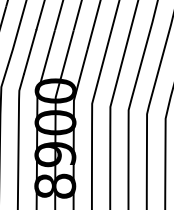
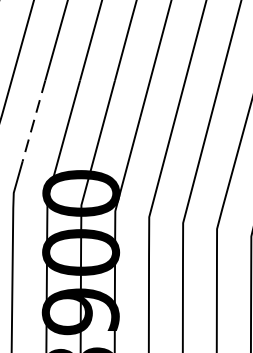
line: (30, 51) -> (34, 119), solid -> dashed

